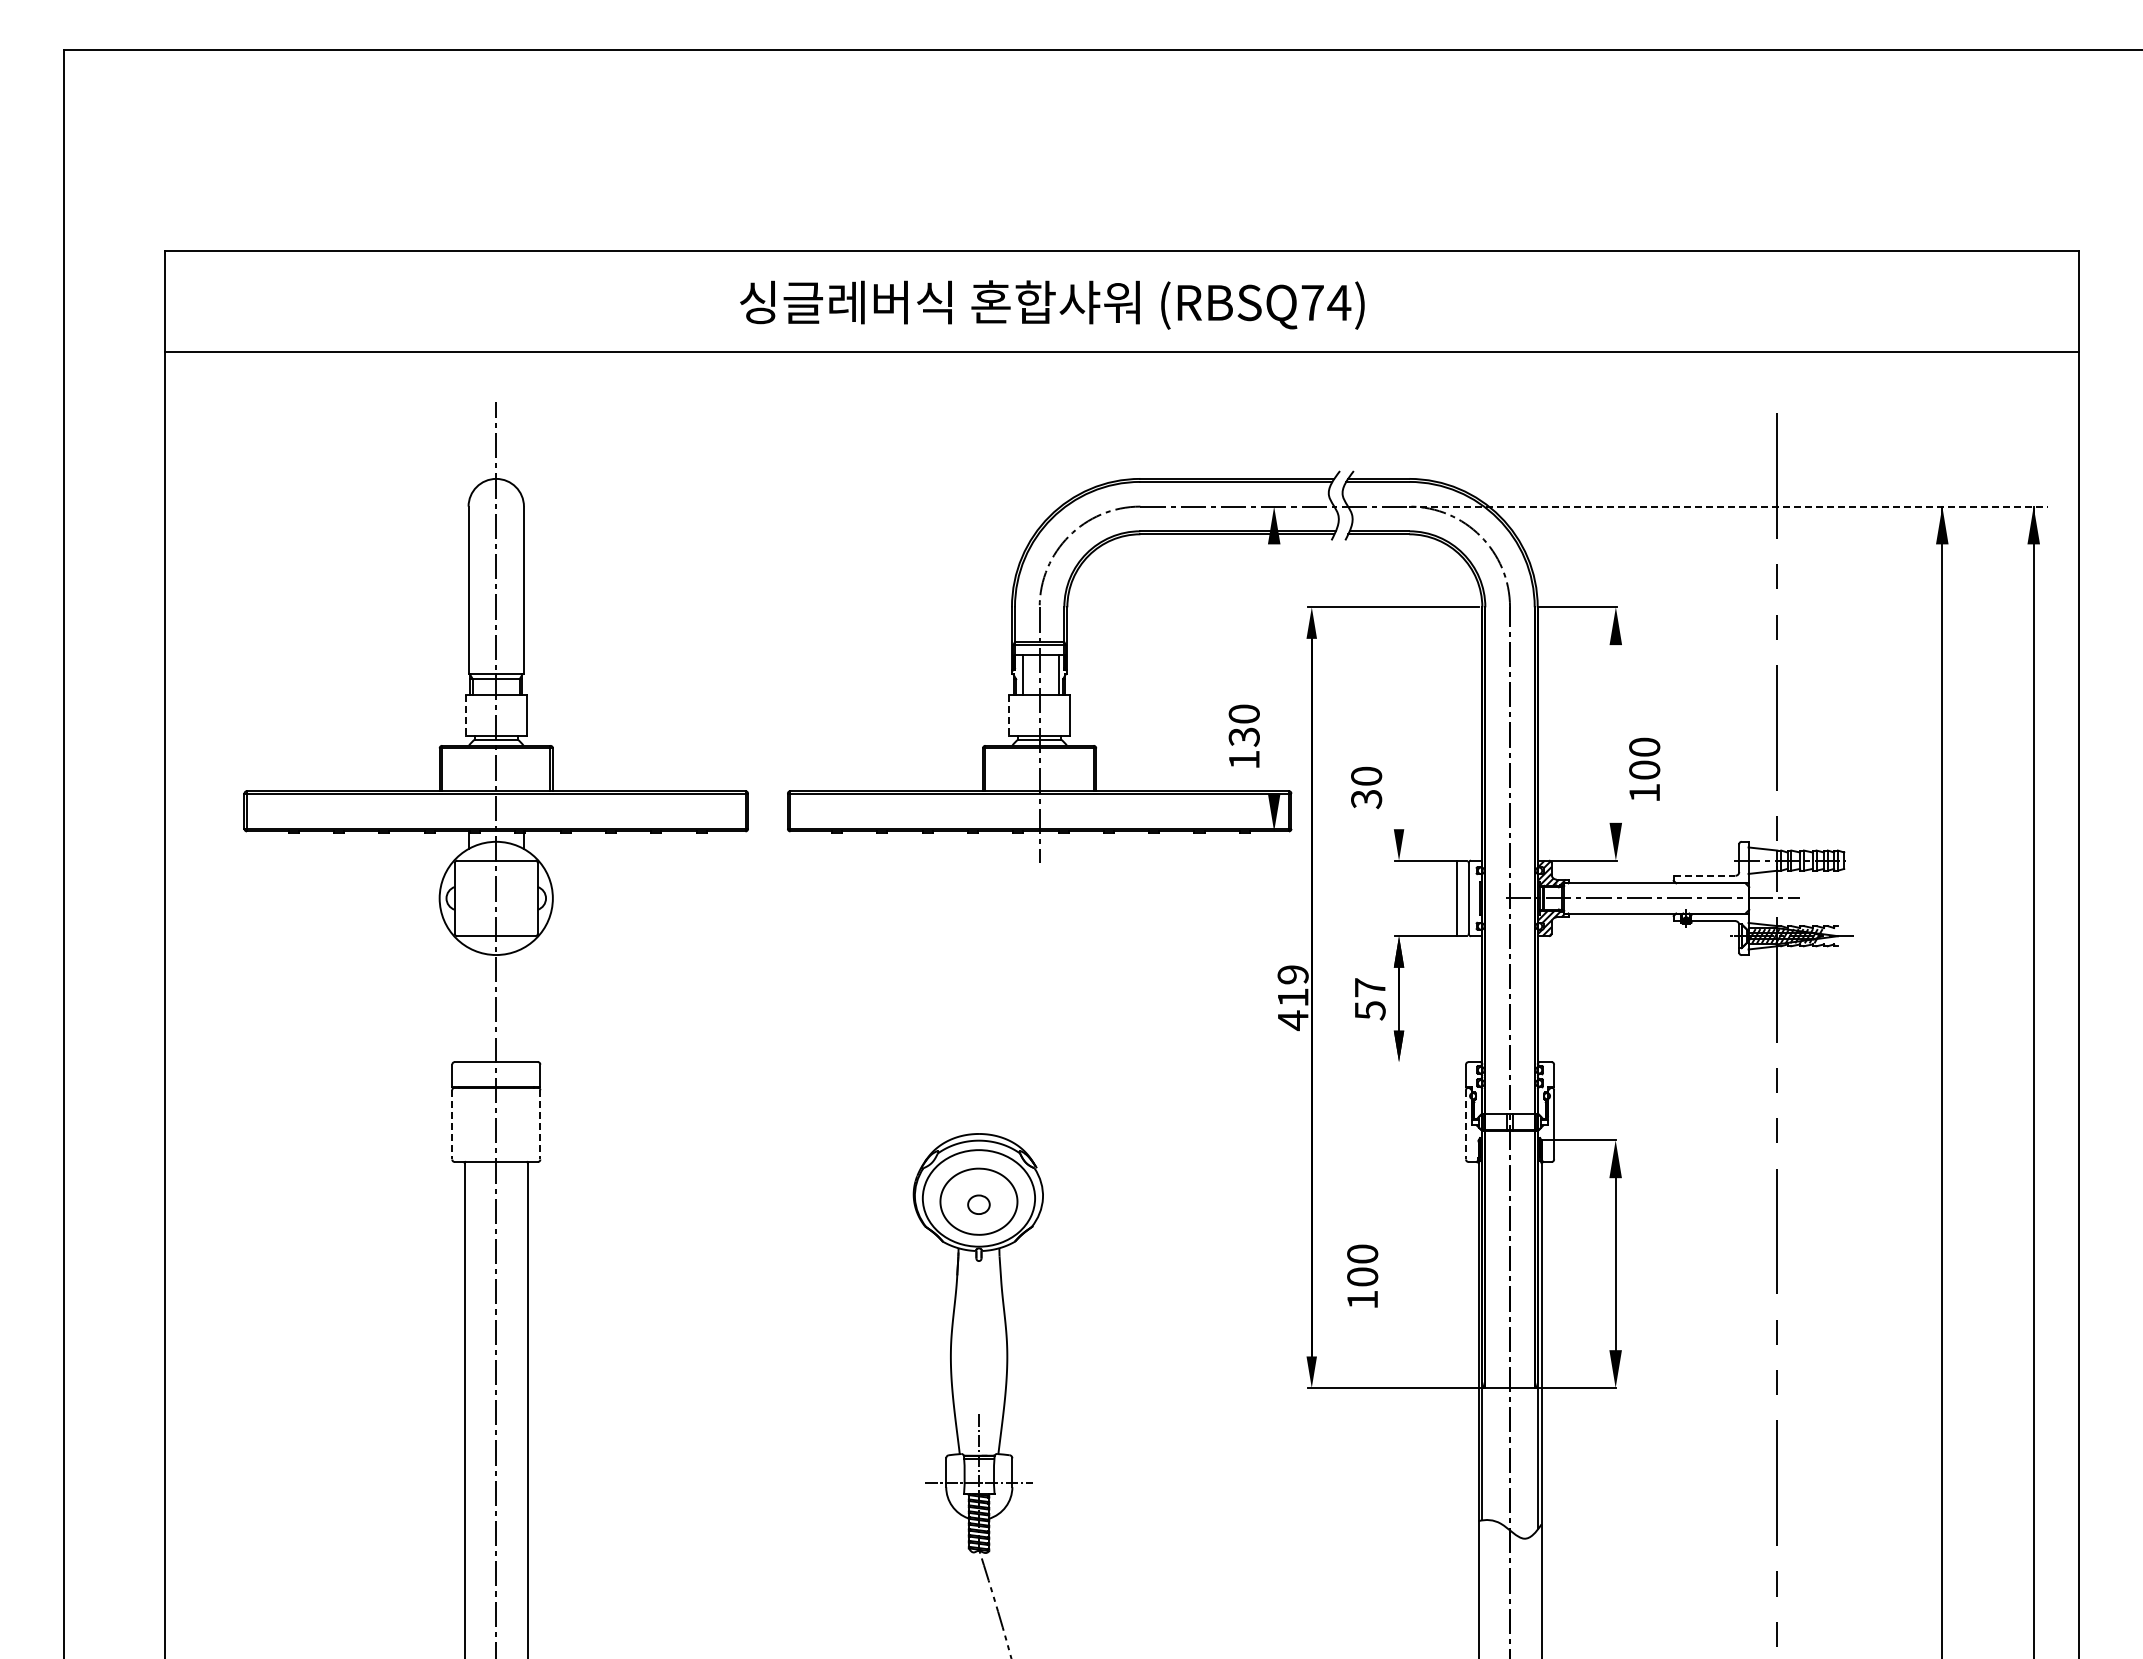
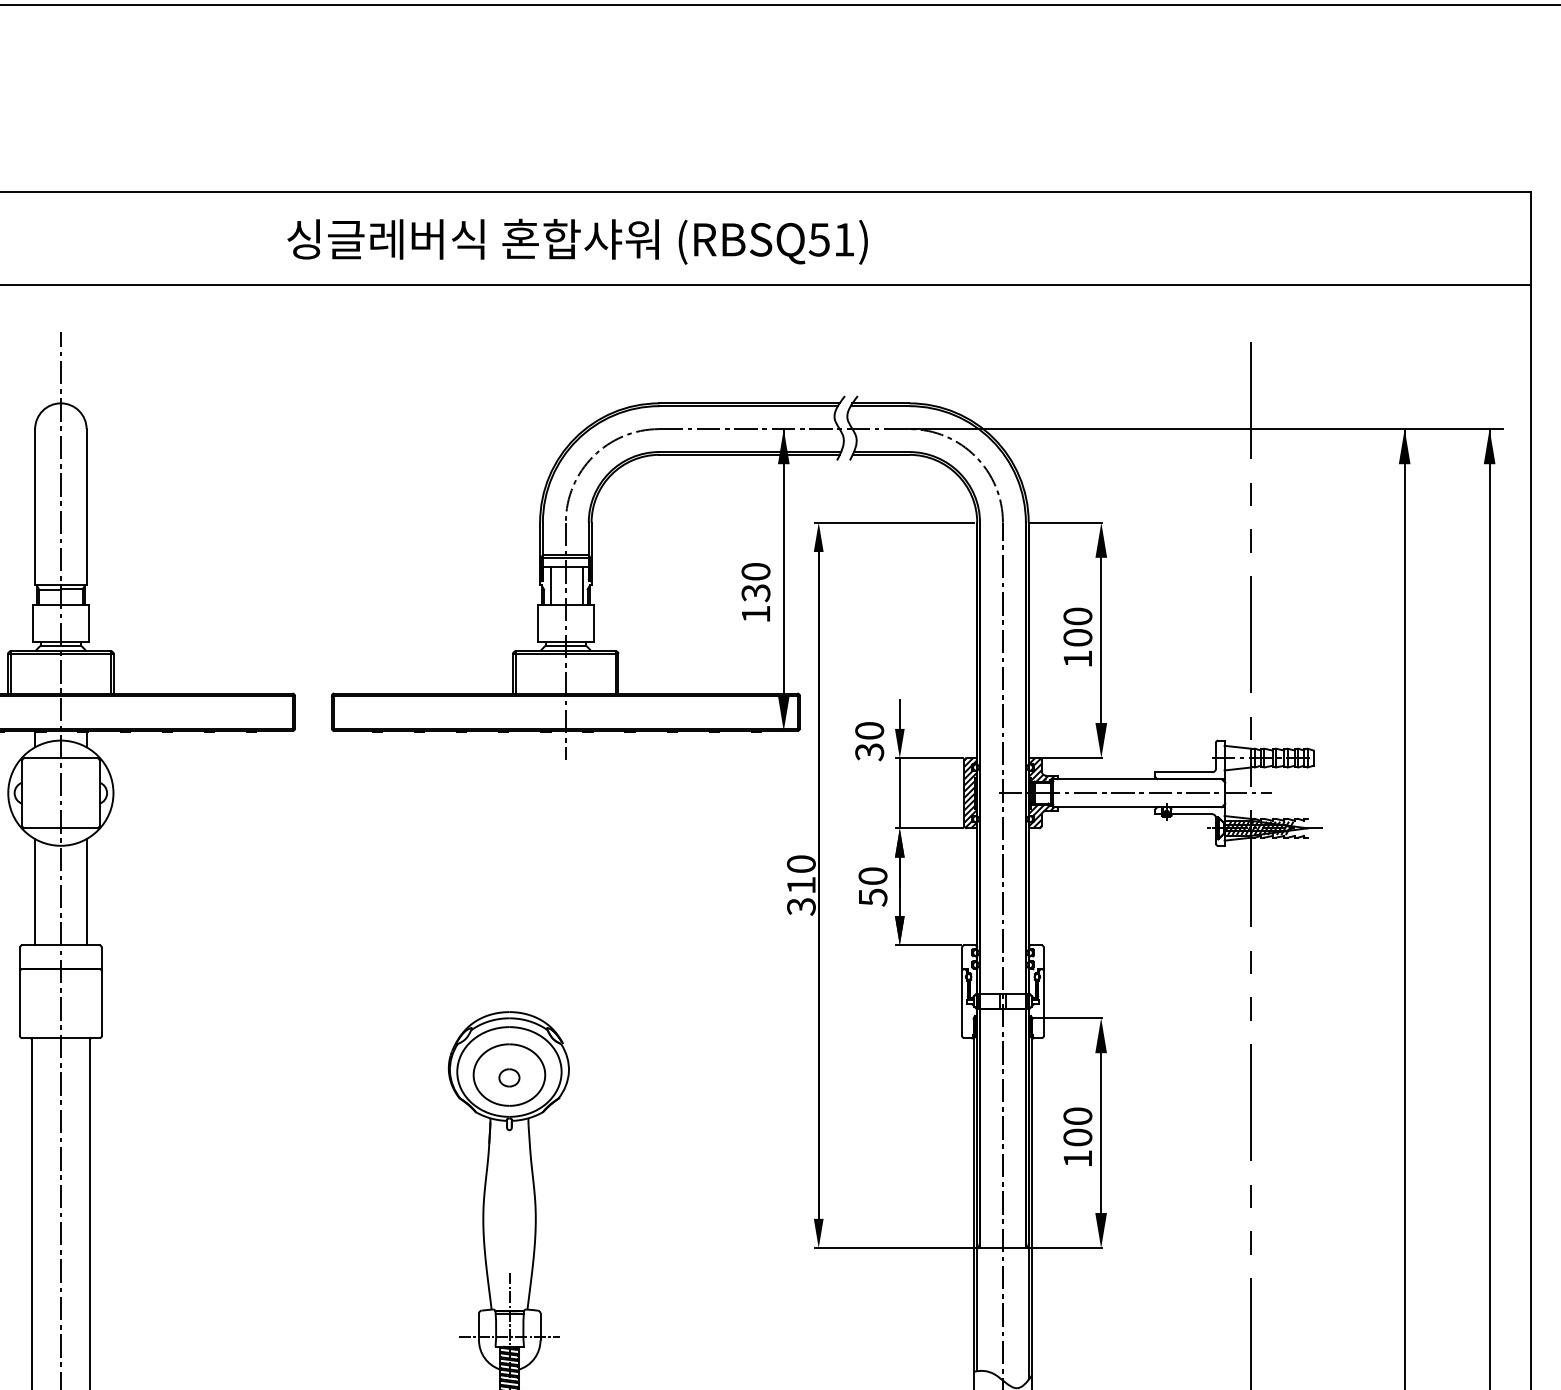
text: (1326, 303) -> (832, 240), (RBSQ74) -> (RBSQ51)
line: (1729, 506) -> (1206, 428), dashed -> solid
line: (1274, 649) -> (784, 561), added
line: (466, 716) -> (33, 624), dashed -> solid
line: (1009, 716) -> (537, 624), dashed -> solid
line: (1615, 733) -> (1100, 639), added
text: (1243, 735) -> (755, 591), moved
text: (1644, 768) -> (1077, 636), moved
text: (1366, 787) -> (869, 741), moved
line: (1399, 813) -> (900, 714), added
line: (1704, 875) -> (1183, 771), dashed -> solid
line: (1457, 898) -> (900, 793), moved
hatch: (1475, 898) -> (970, 793), added
text: (1369, 987) -> (872, 875), 57 -> 50
text: (1292, 998) -> (800, 886), 419 -> 310
line: (468, 1004) -> (35, 891), added
line: (523, 1004) -> (86, 891), added
line: (1429, 1062) -> (928, 945), added
line: (452, 1124) -> (20, 1003), dashed -> solid
line: (540, 1124) -> (101, 1003), dashed -> solid
line: (1466, 1124) -> (962, 1003), dashed -> solid
text: (1362, 1275) -> (1077, 1136), moved

